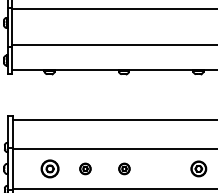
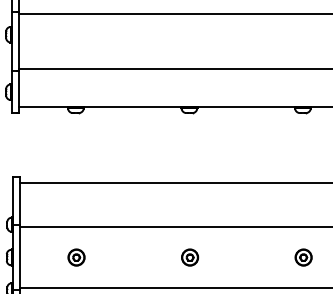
part: (49, 168) -> (75, 256), size x0.62
part: (85, 168) -> (130, 256), removed
part: (198, 168) -> (303, 256), size x0.71

